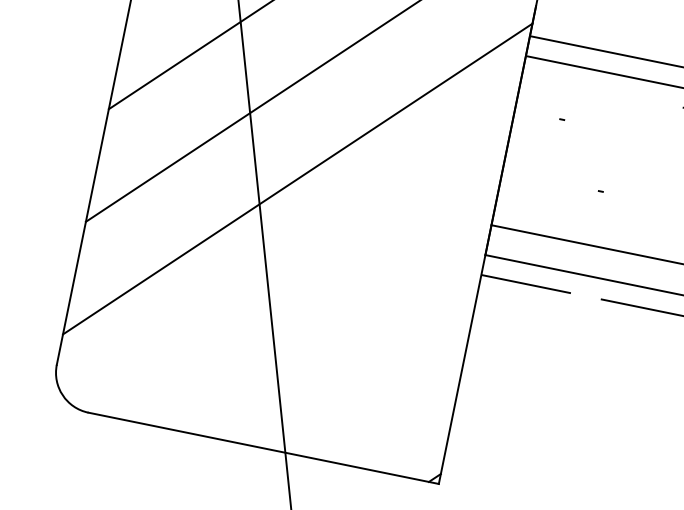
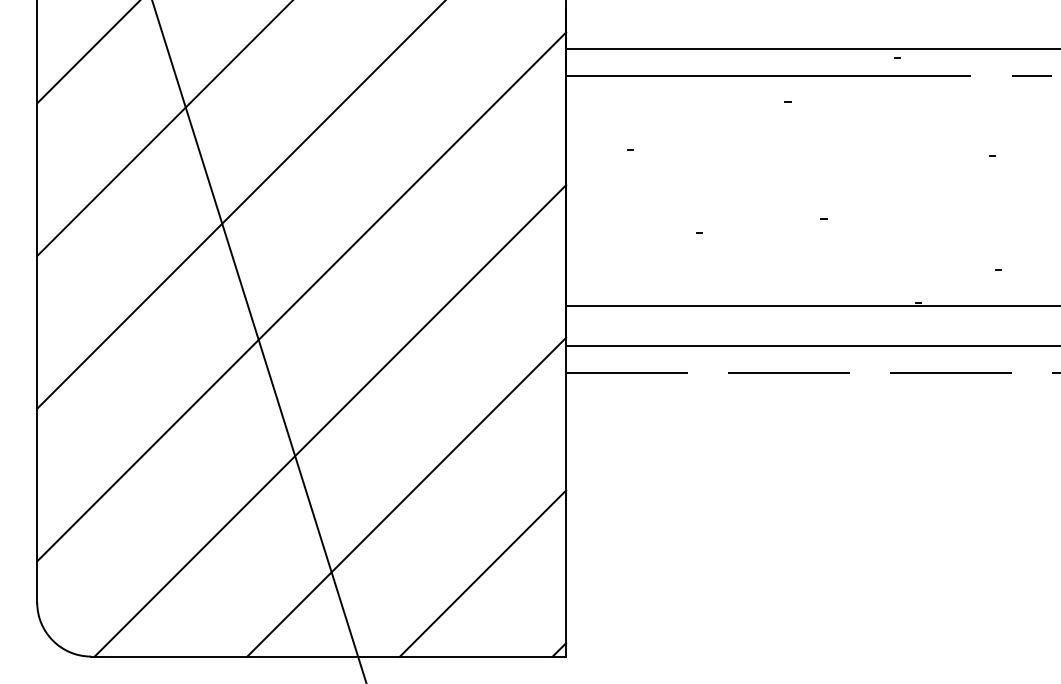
line: (300, 274) -> (330, 420), added
line: (345, 341) -> (406, 496), added
line: (390, 410) -> (483, 573), added

